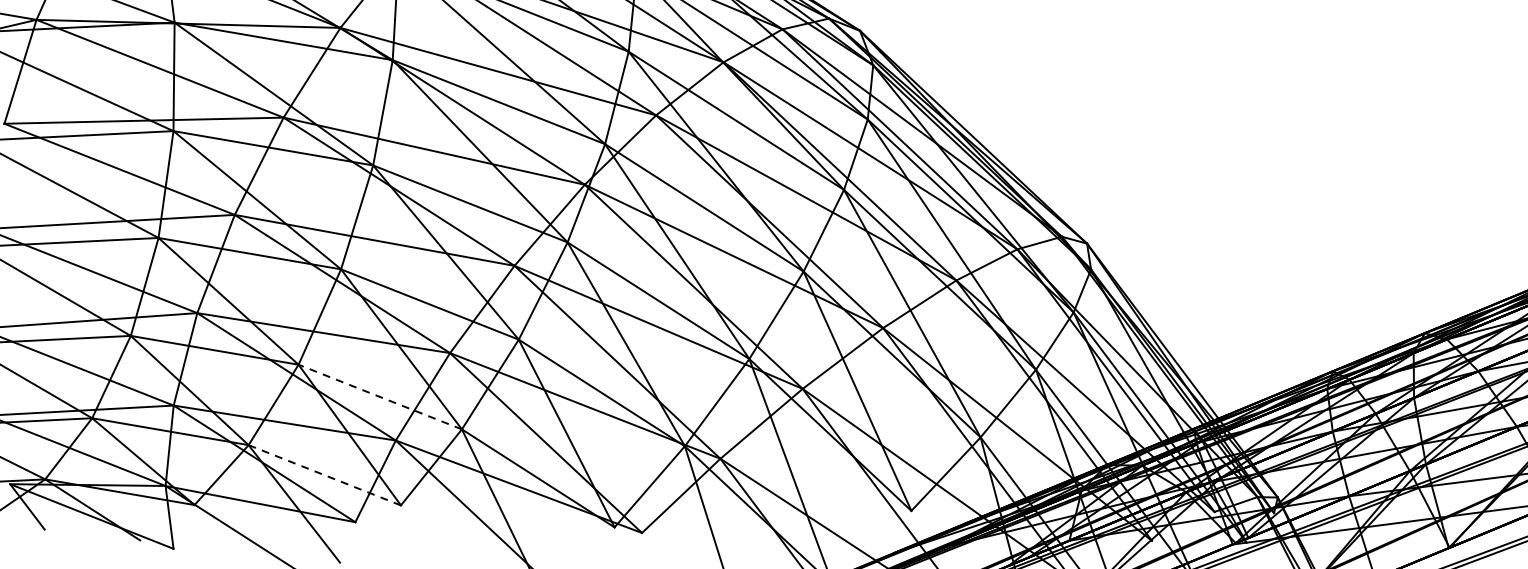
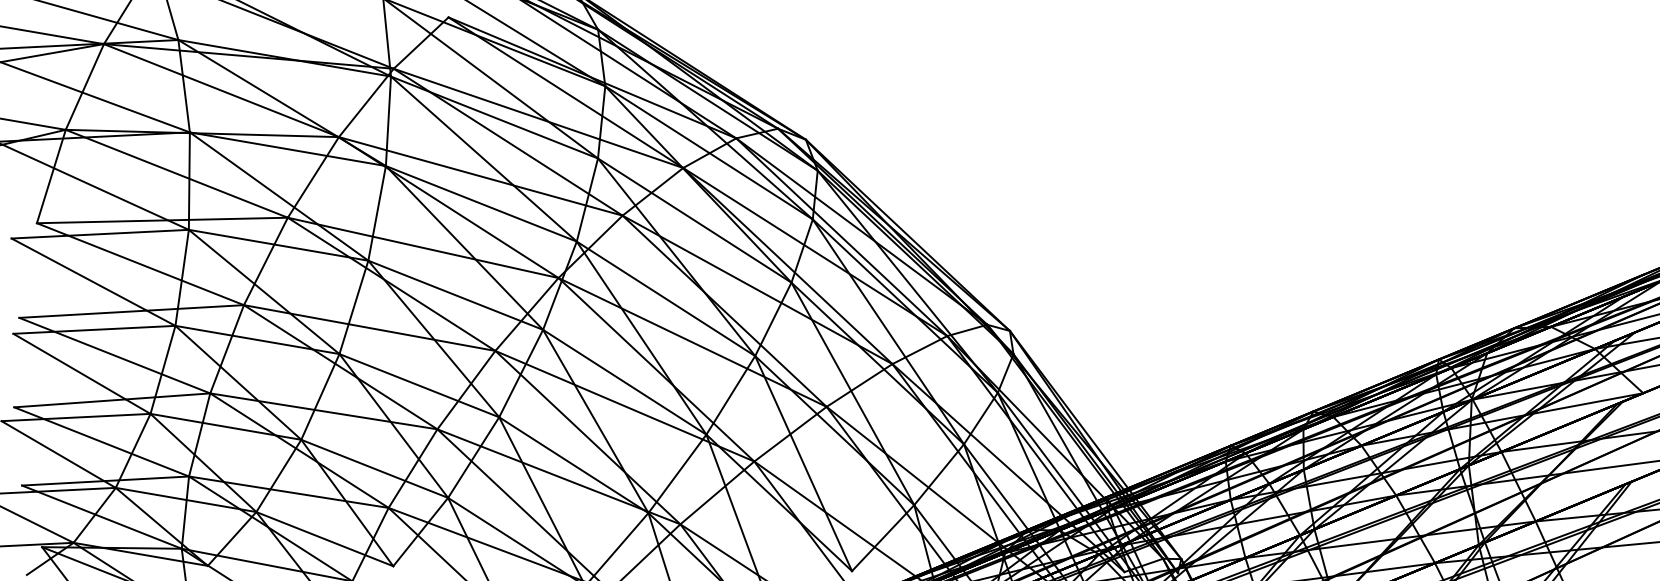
line: (380, 396) -> (374, 468), dashed -> solid
line: (324, 475) -> (324, 539), dashed -> solid

